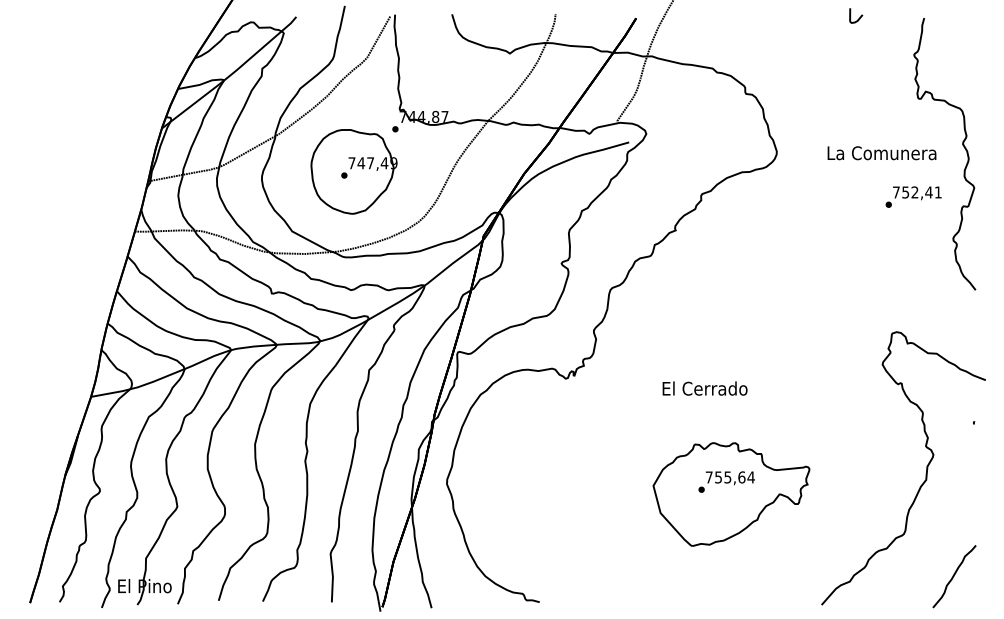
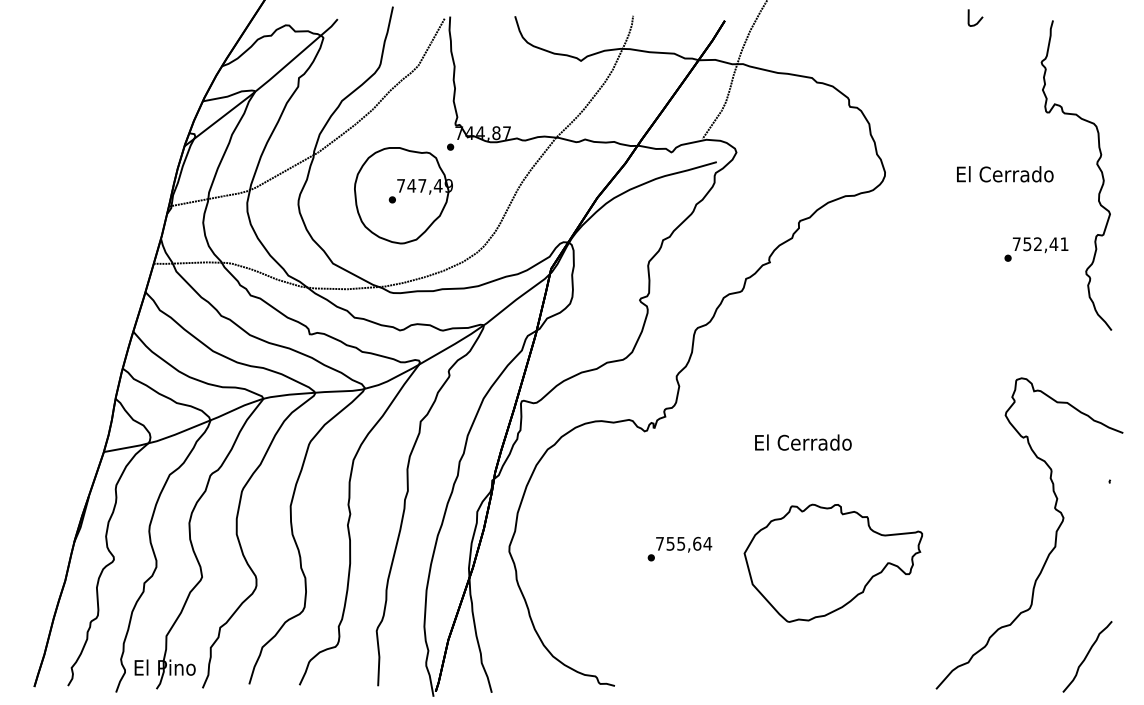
text: (881, 152) -> (1004, 173), La Comunera -> El Cerrado
text: (913, 196) -> (1036, 248), moved
text: (726, 481) -> (679, 548), moved

